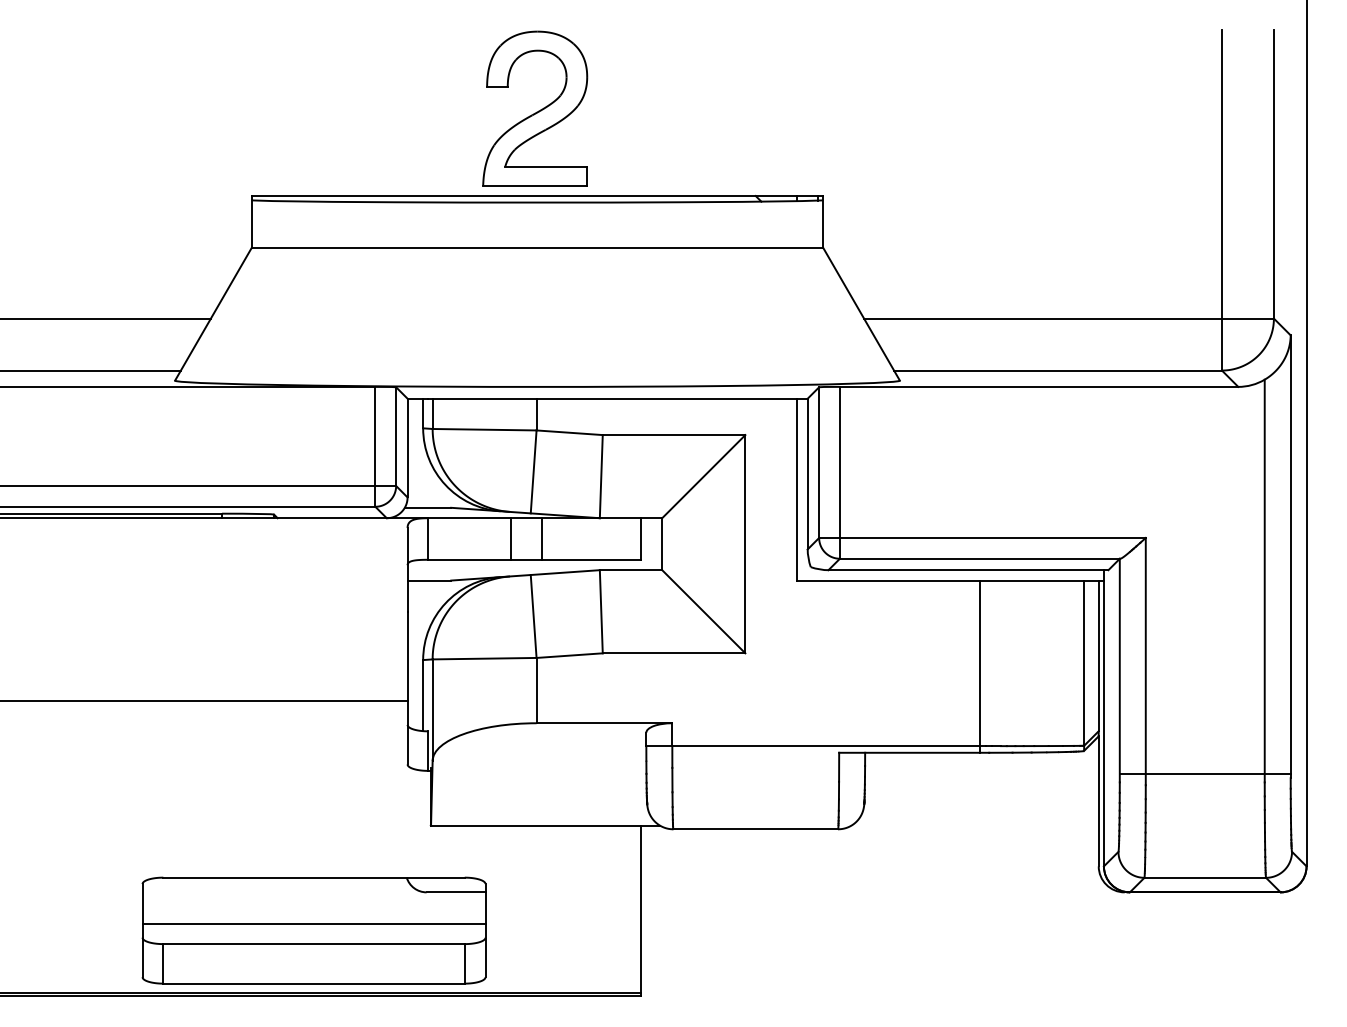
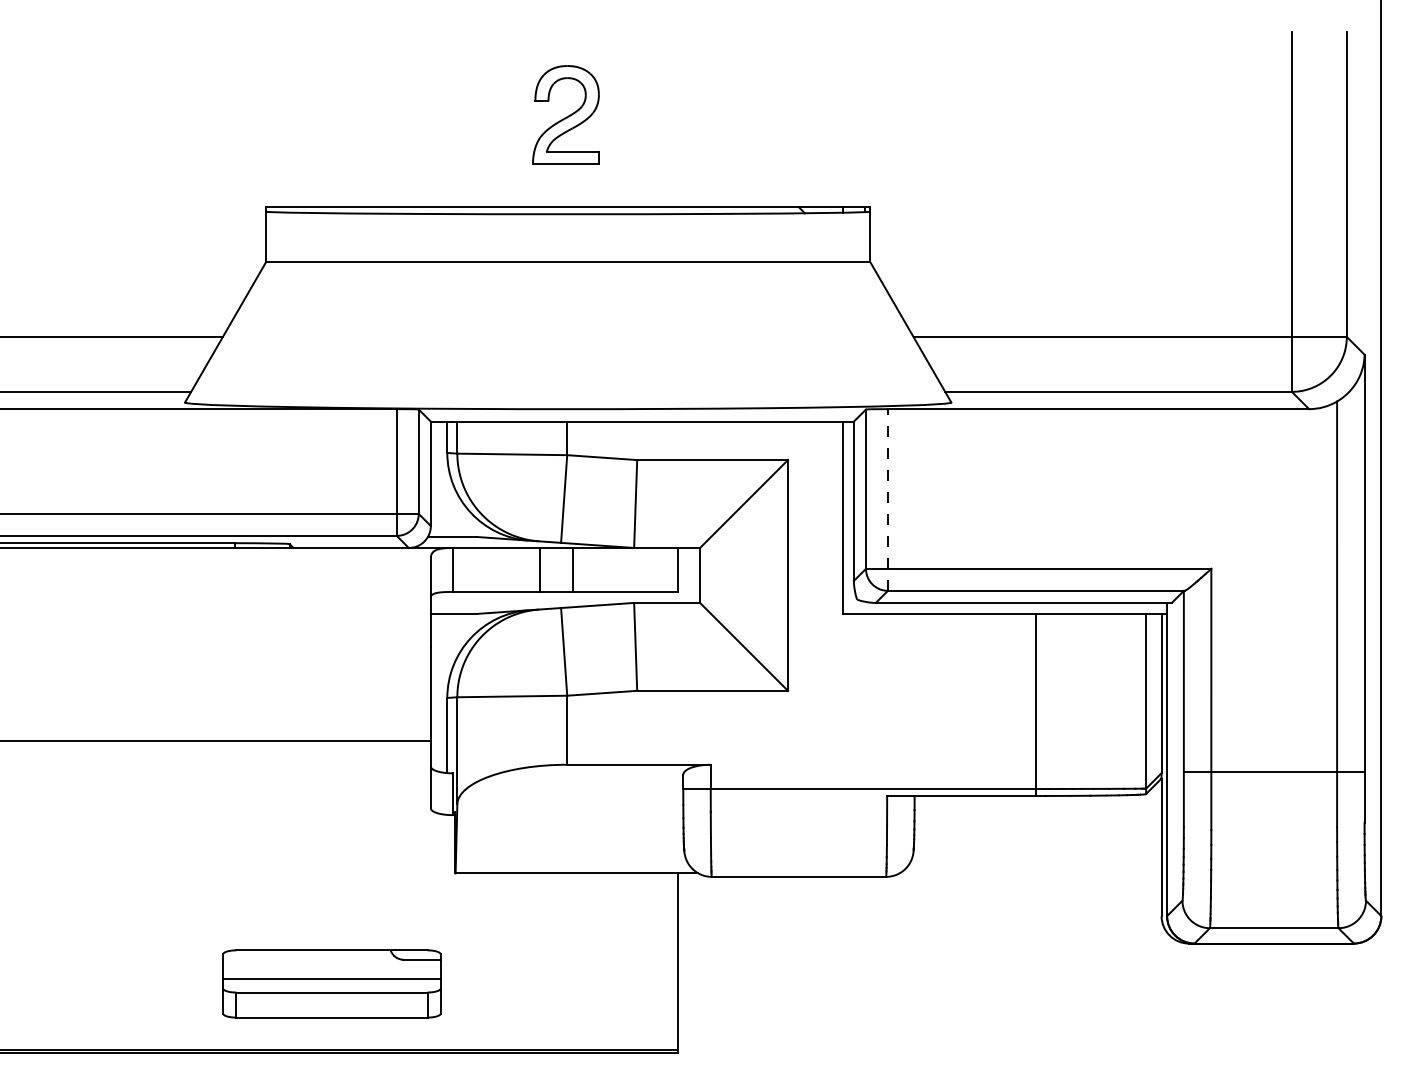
part: (535, 108) -> (566, 114), size x0.6
line: (839, 472) -> (887, 499), solid -> dashed
line: (1204, 773) -> (1273, 771), moved
part: (313, 930) -> (331, 983), size x0.6

